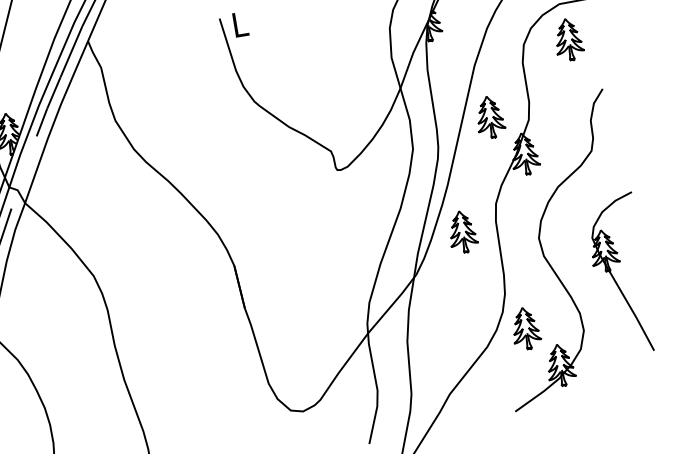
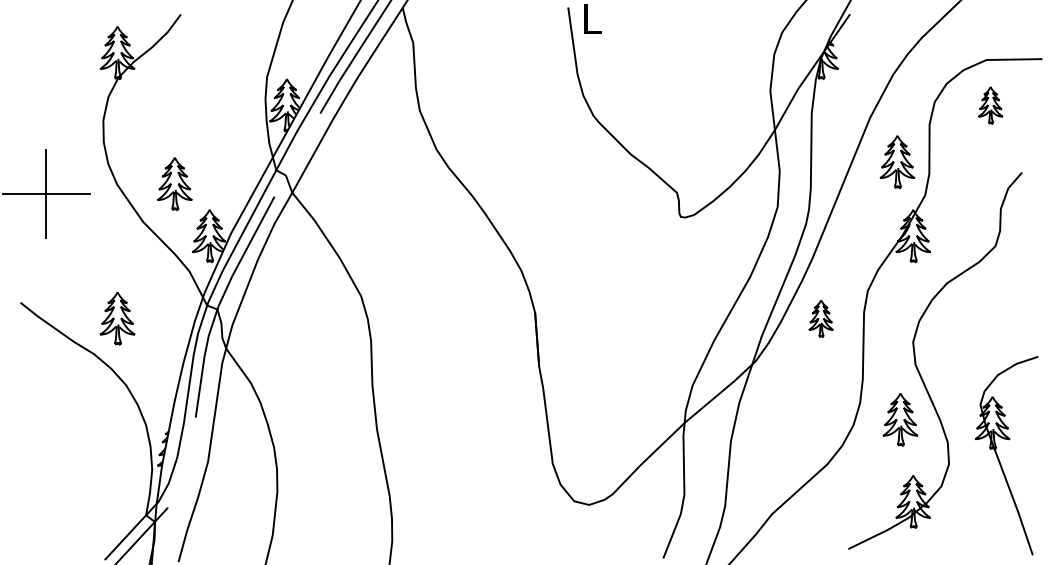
part: (568, 39) -> (990, 105), size x0.7
part: (490, 116) -> (897, 161), moved
part: (462, 232) -> (820, 318), size x0.7
part: (614, 278) -> (999, 458), moved
part: (525, 328) -> (900, 419), moved

